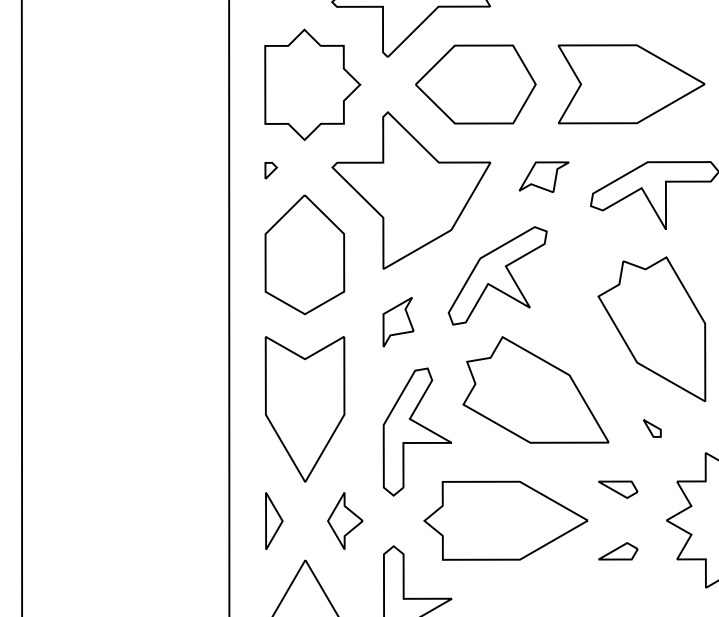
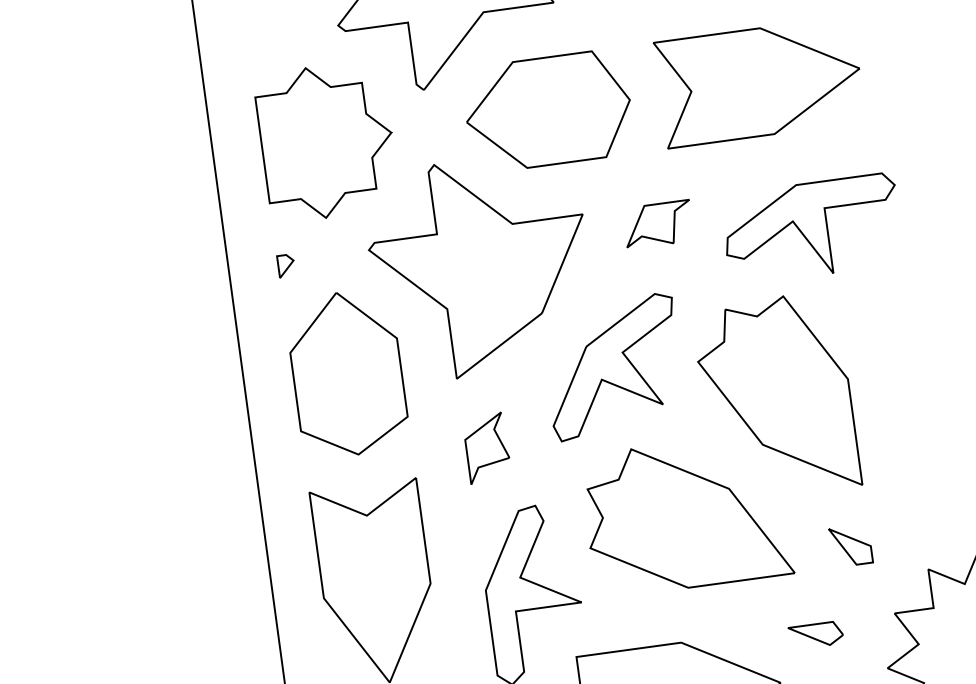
part: (651, 329) -> (776, 397), moved
part: (652, 428) -> (851, 545), size x1.67

